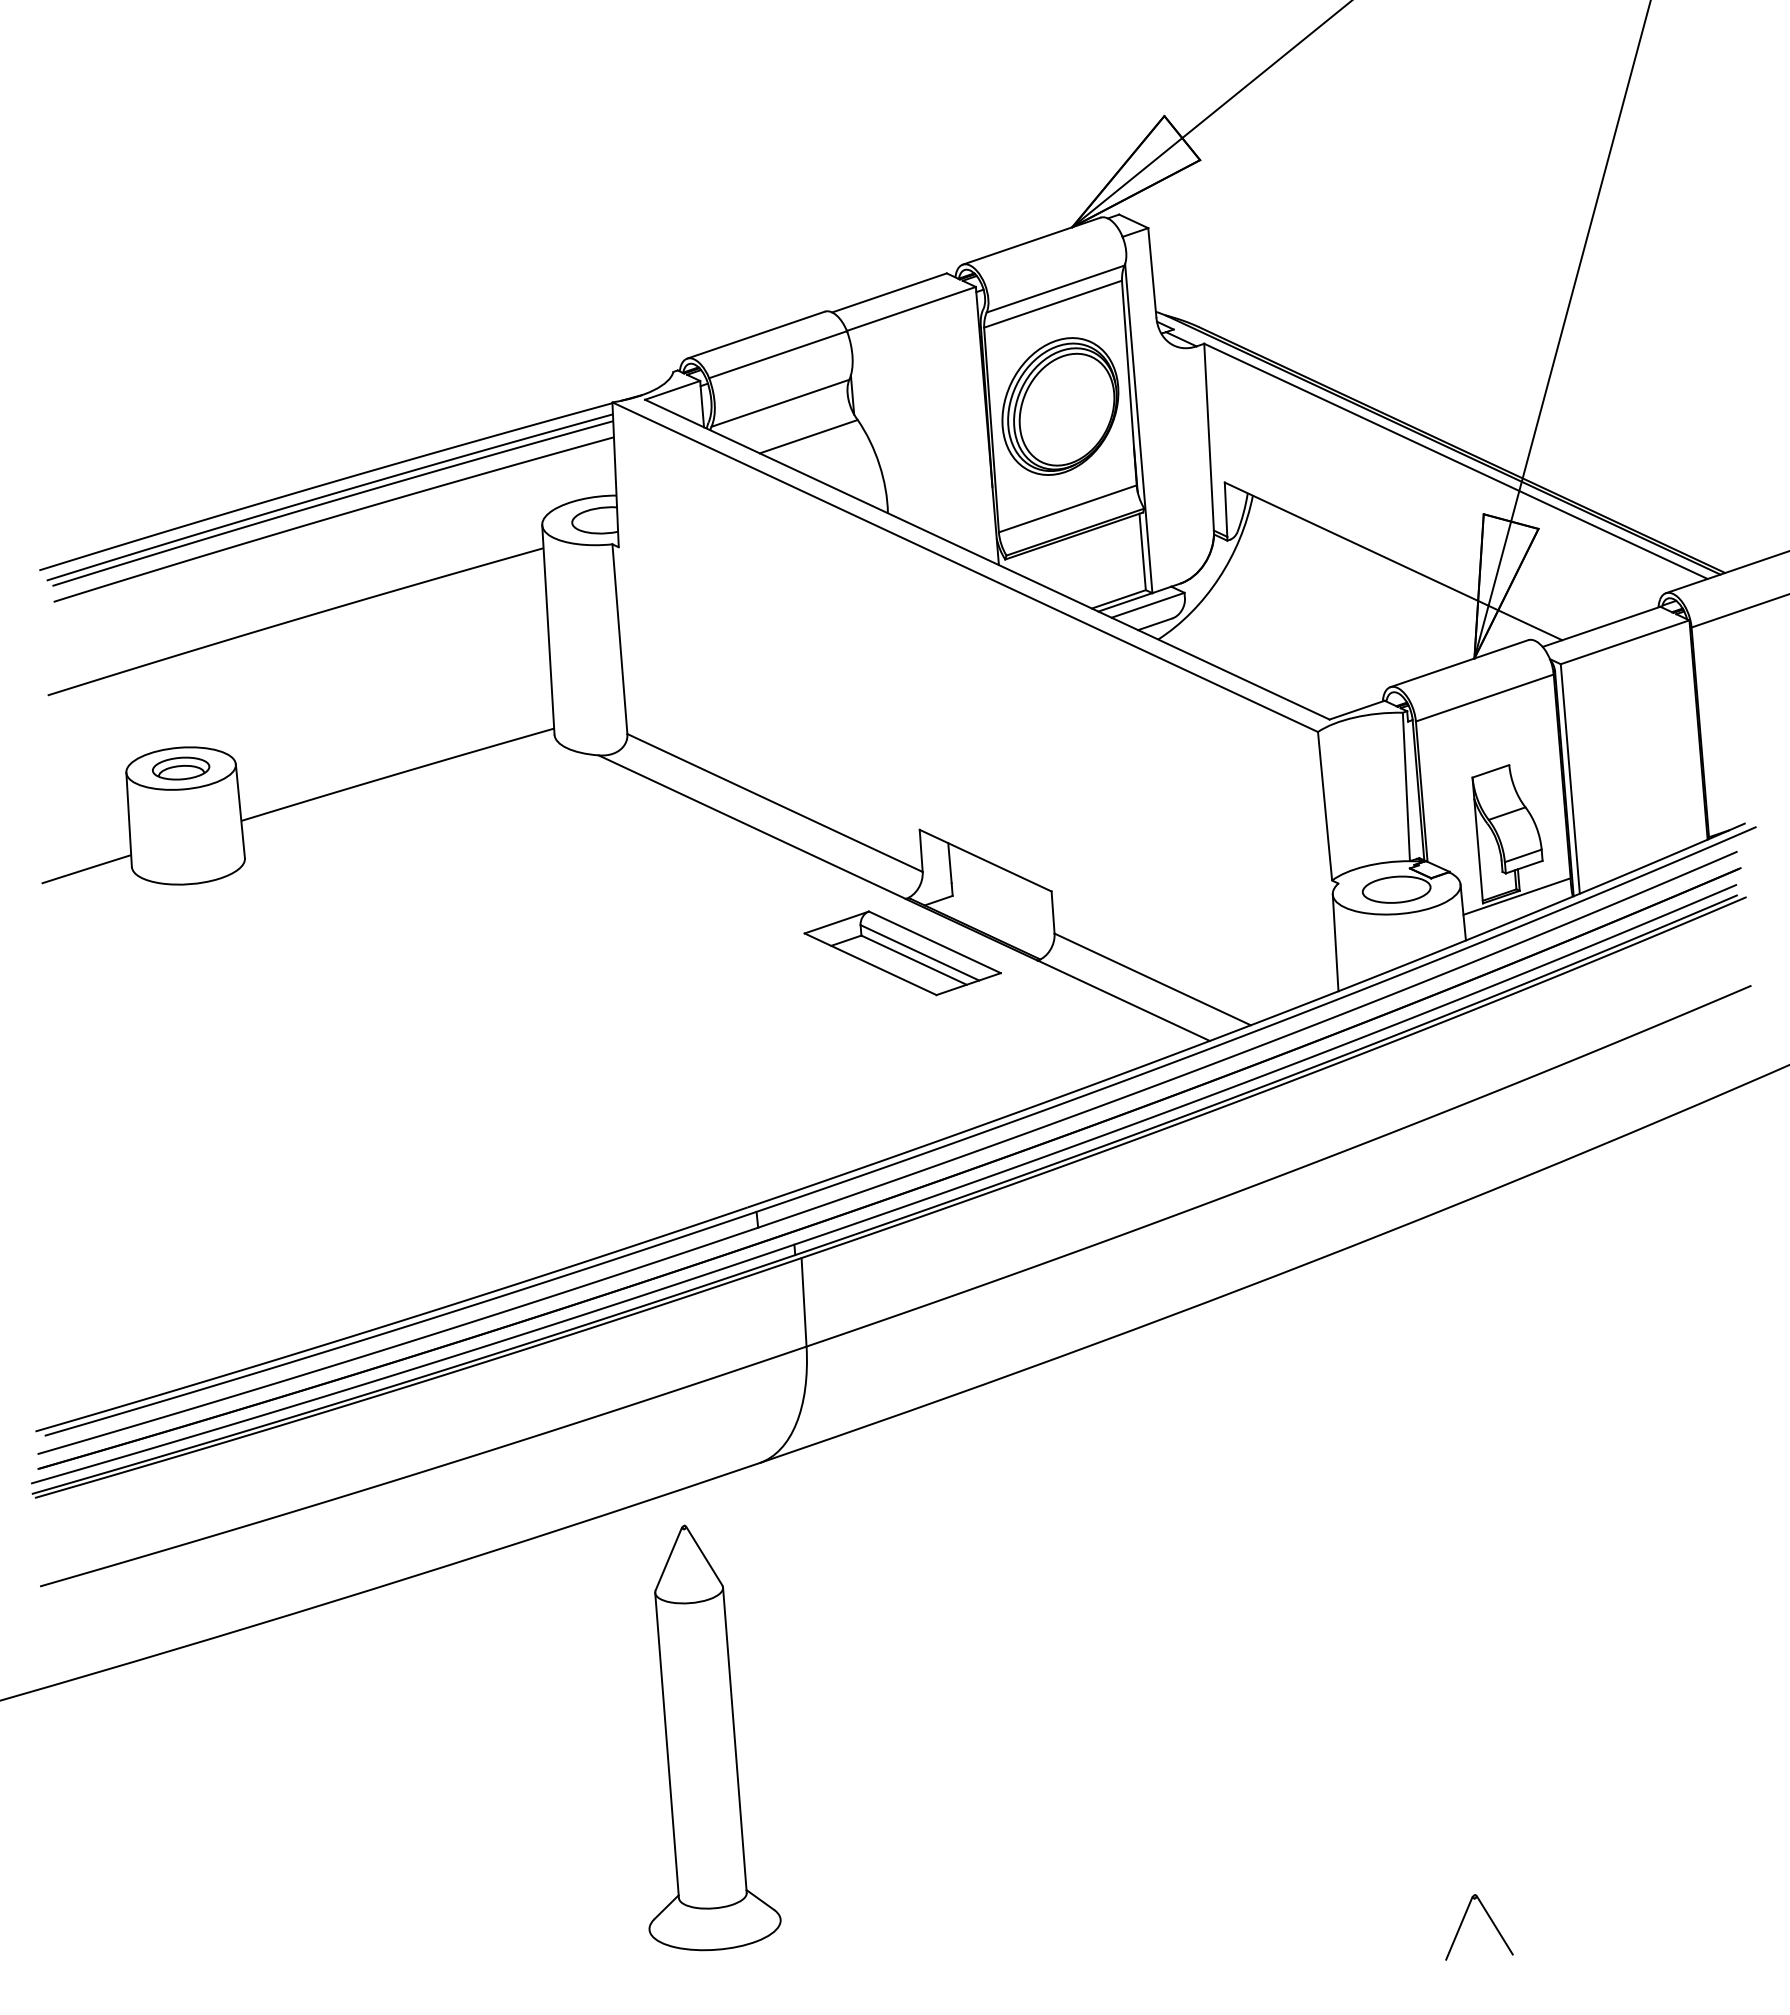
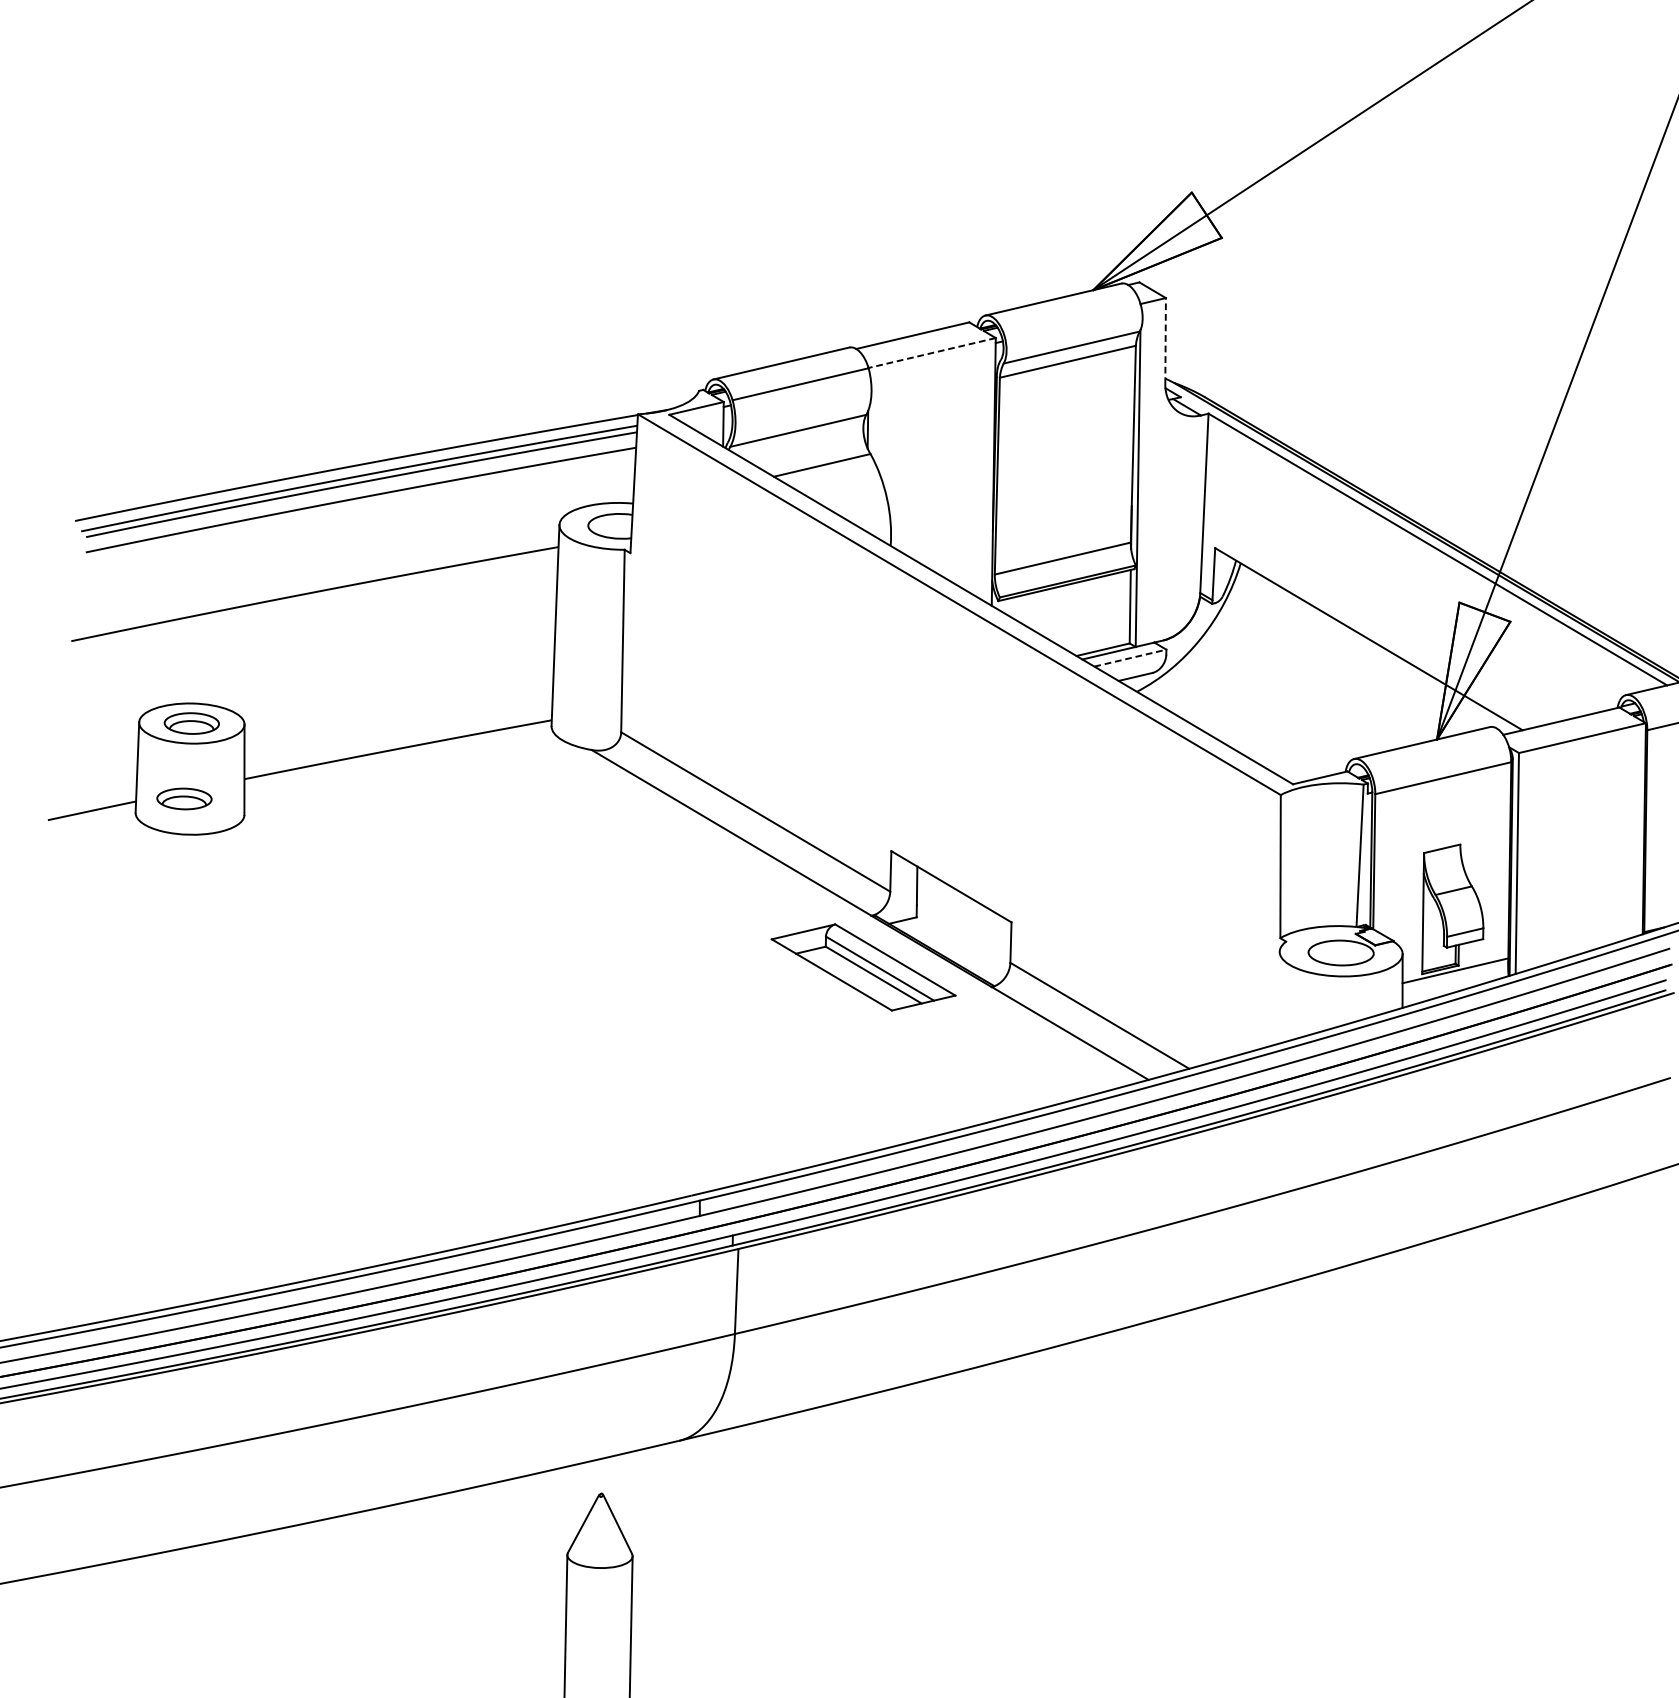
line: (1152, 272) -> (1165, 340), solid -> dashed
line: (911, 308) -> (932, 352), solid -> dashed
part: (1060, 406) -> (1065, 460), removed
line: (1148, 605) -> (1130, 658), solid -> dashed
part: (181, 847) -> (184, 798), added
line: (1335, 942) -> (1277, 997), removed

